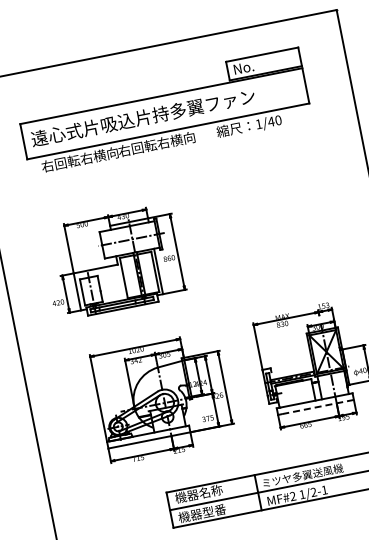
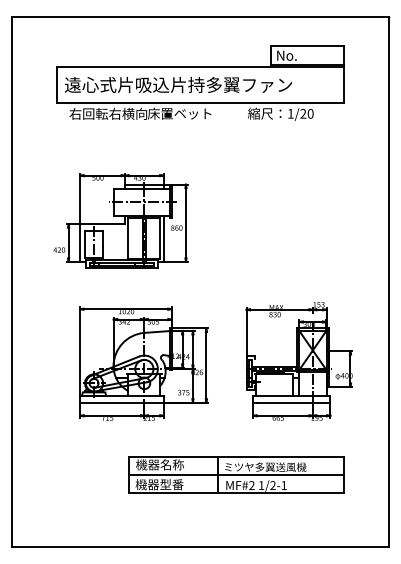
text: (271, 121) -> (303, 113), 1/40 -> 1/20
text: (156, 144) -> (186, 113), 右回転右横向 -> 床置ベット
line: (317, 406) -> (293, 402), dashed -> solid

